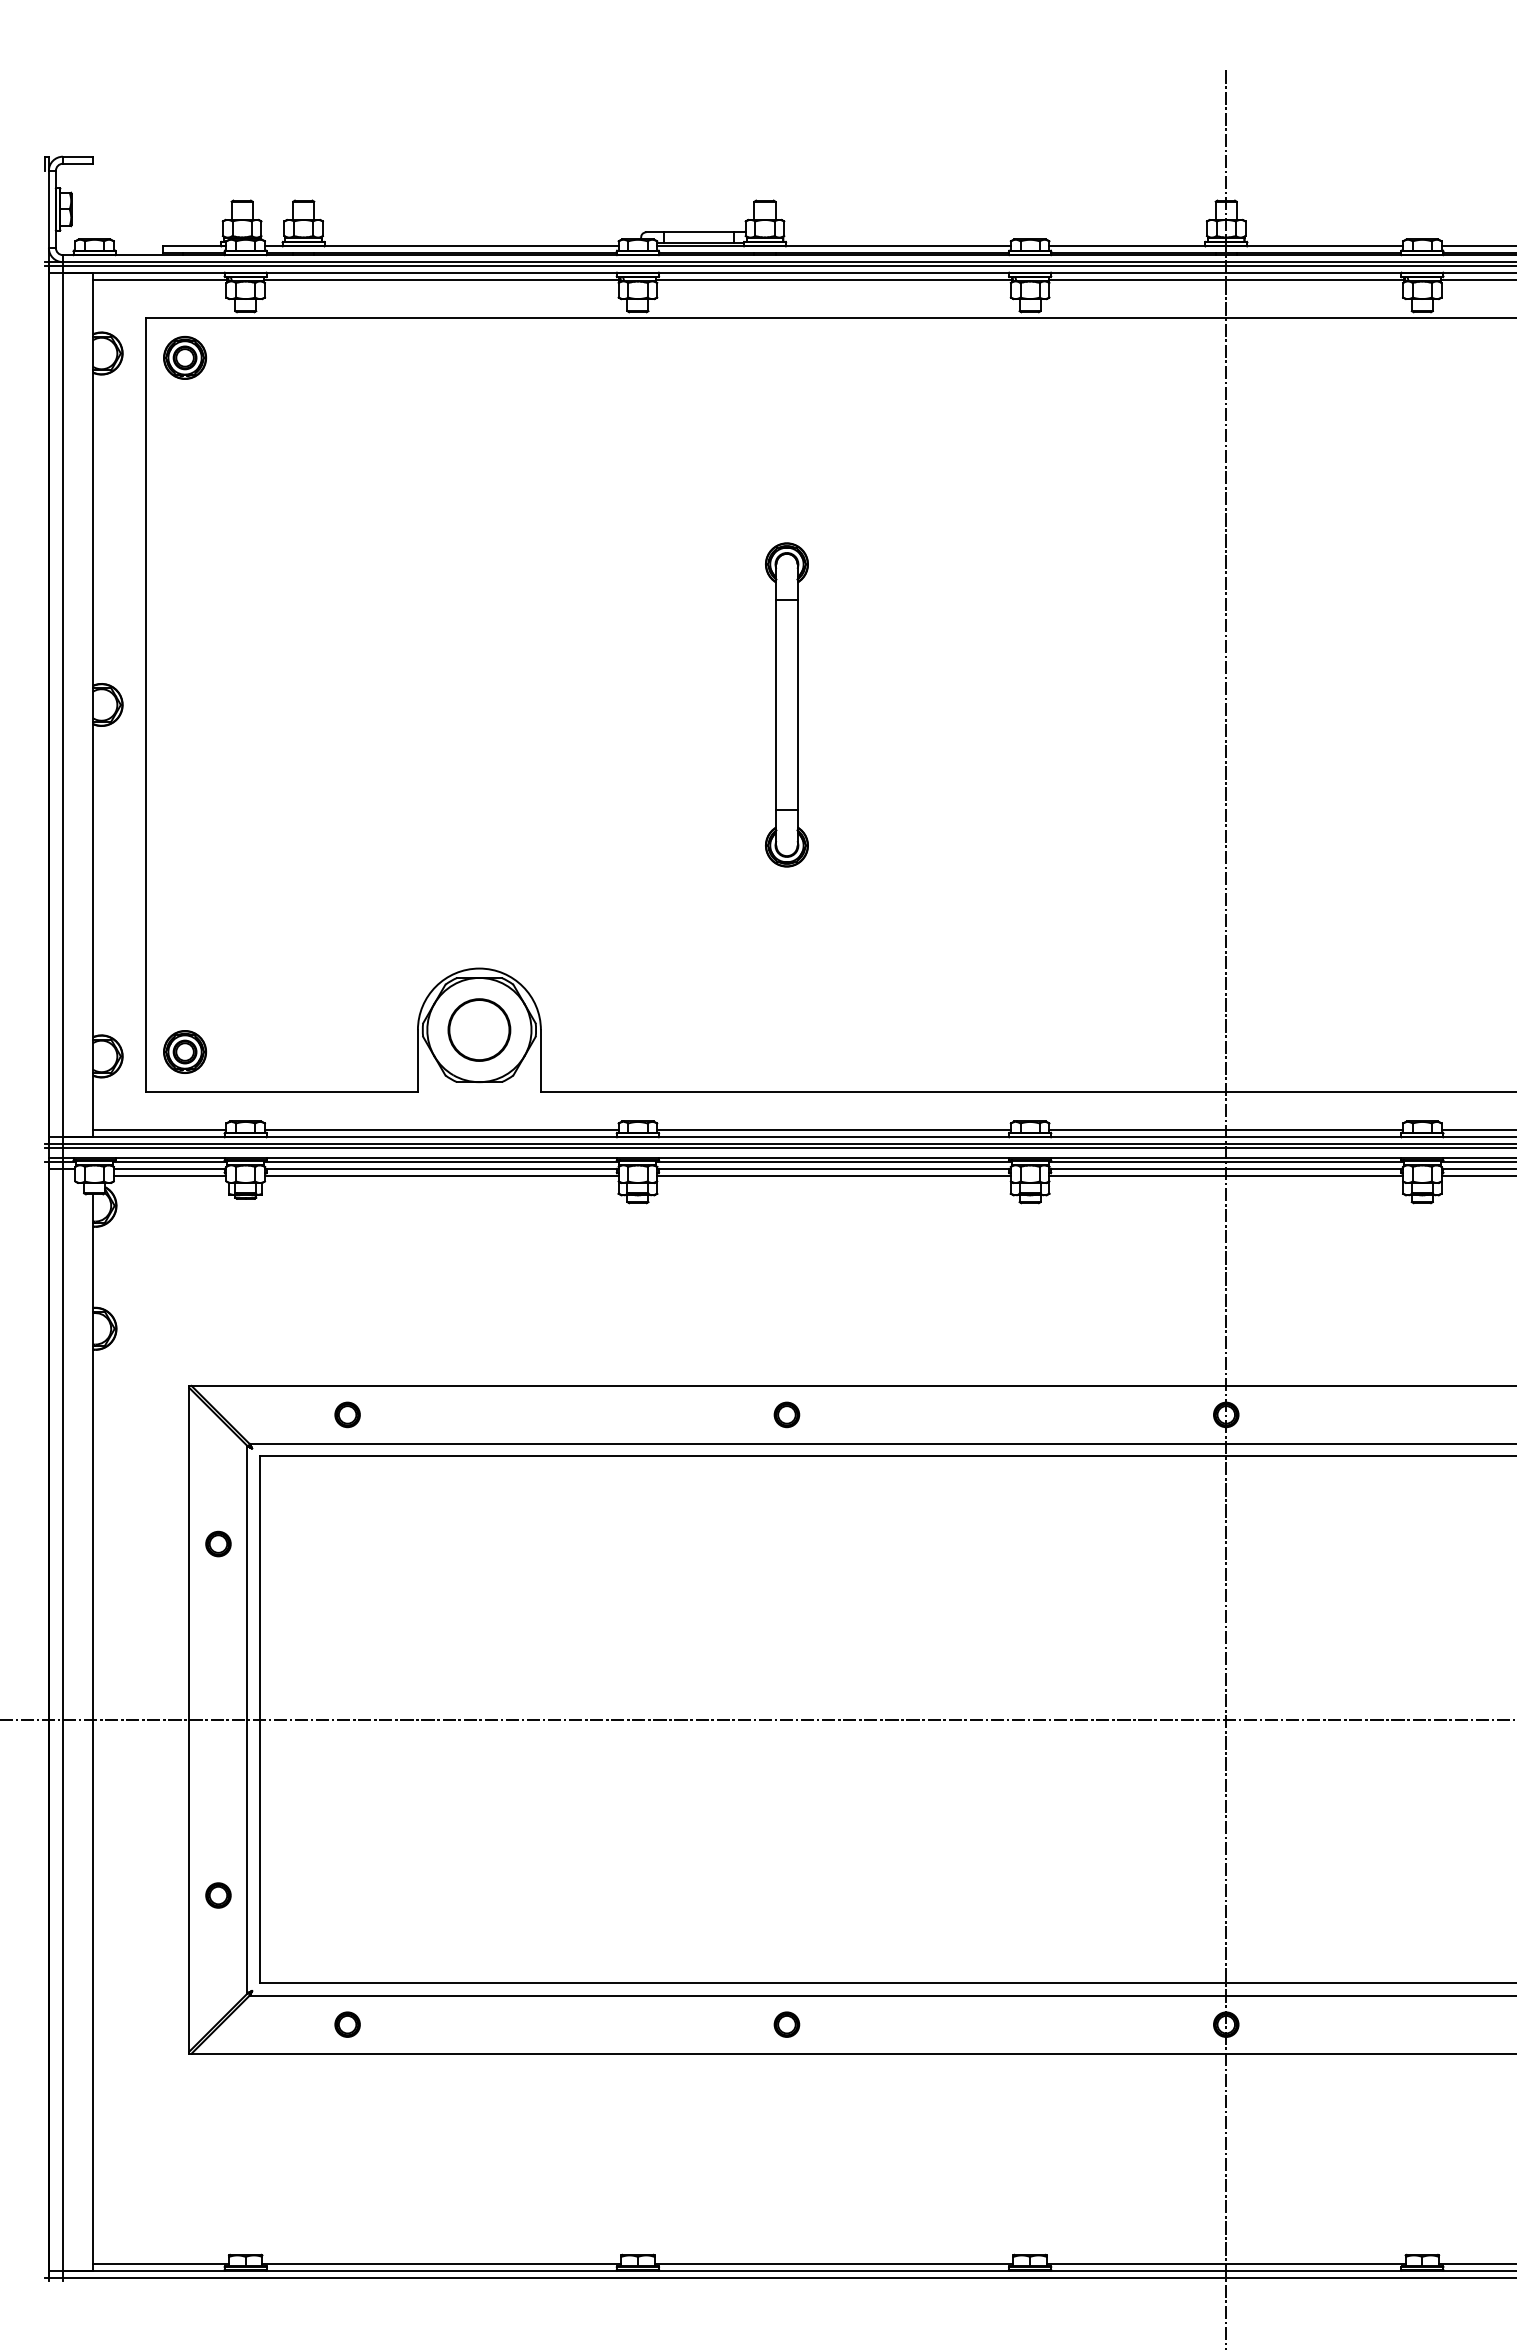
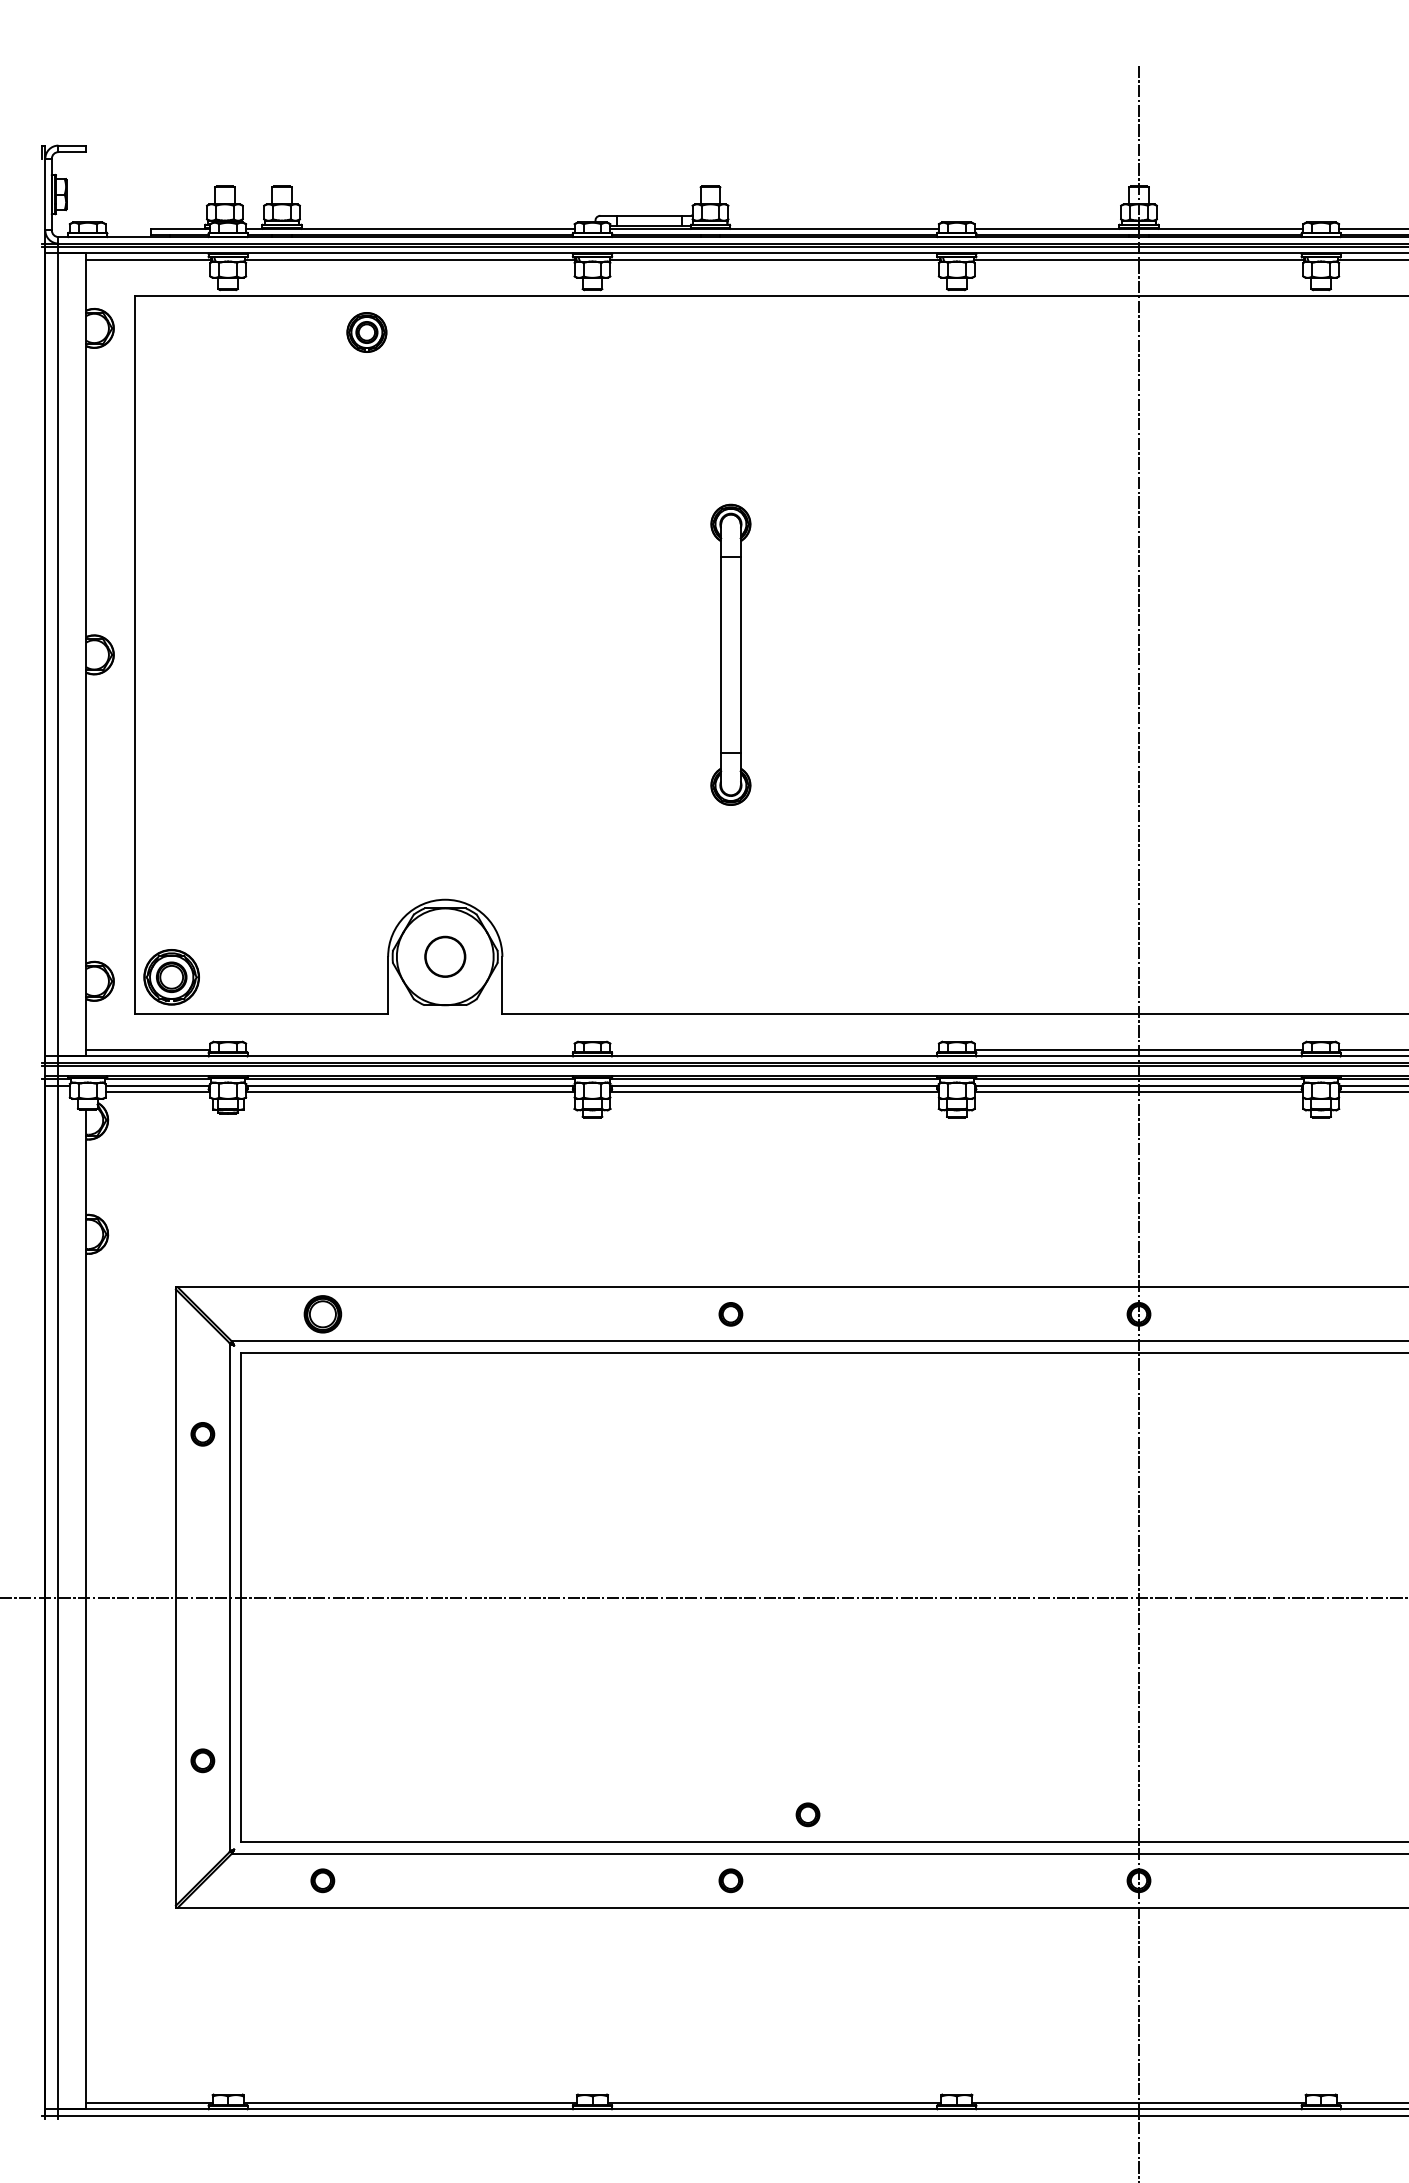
part: (185, 357) -> (367, 332), moved
part: (479, 1029) -> (445, 956), size x0.7
part: (185, 1051) -> (172, 976), size x1.4
line: (441, 1130) -> (410, 1050), removed
line: (833, 1130) -> (774, 1050), removed
part: (347, 1414) -> (322, 1313), size x1.6
part: (869, 1953) -> (807, 1814), added

